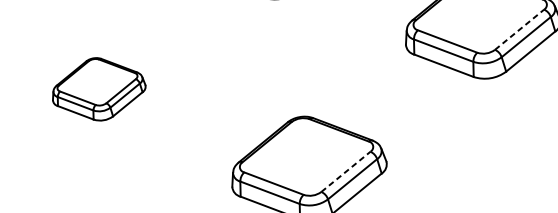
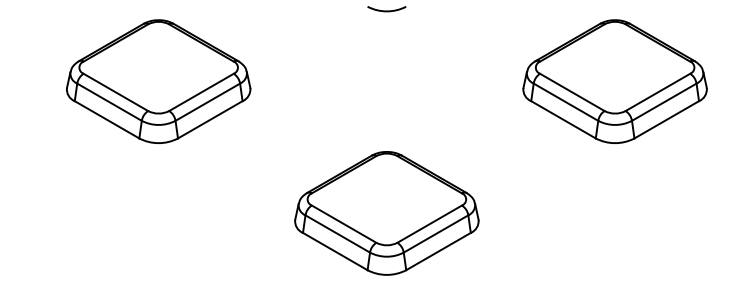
line: (520, 29) -> (658, 92), dashed -> solid
part: (98, 89) -> (158, 81), size x1.67
line: (346, 171) -> (430, 223), dashed -> solid

